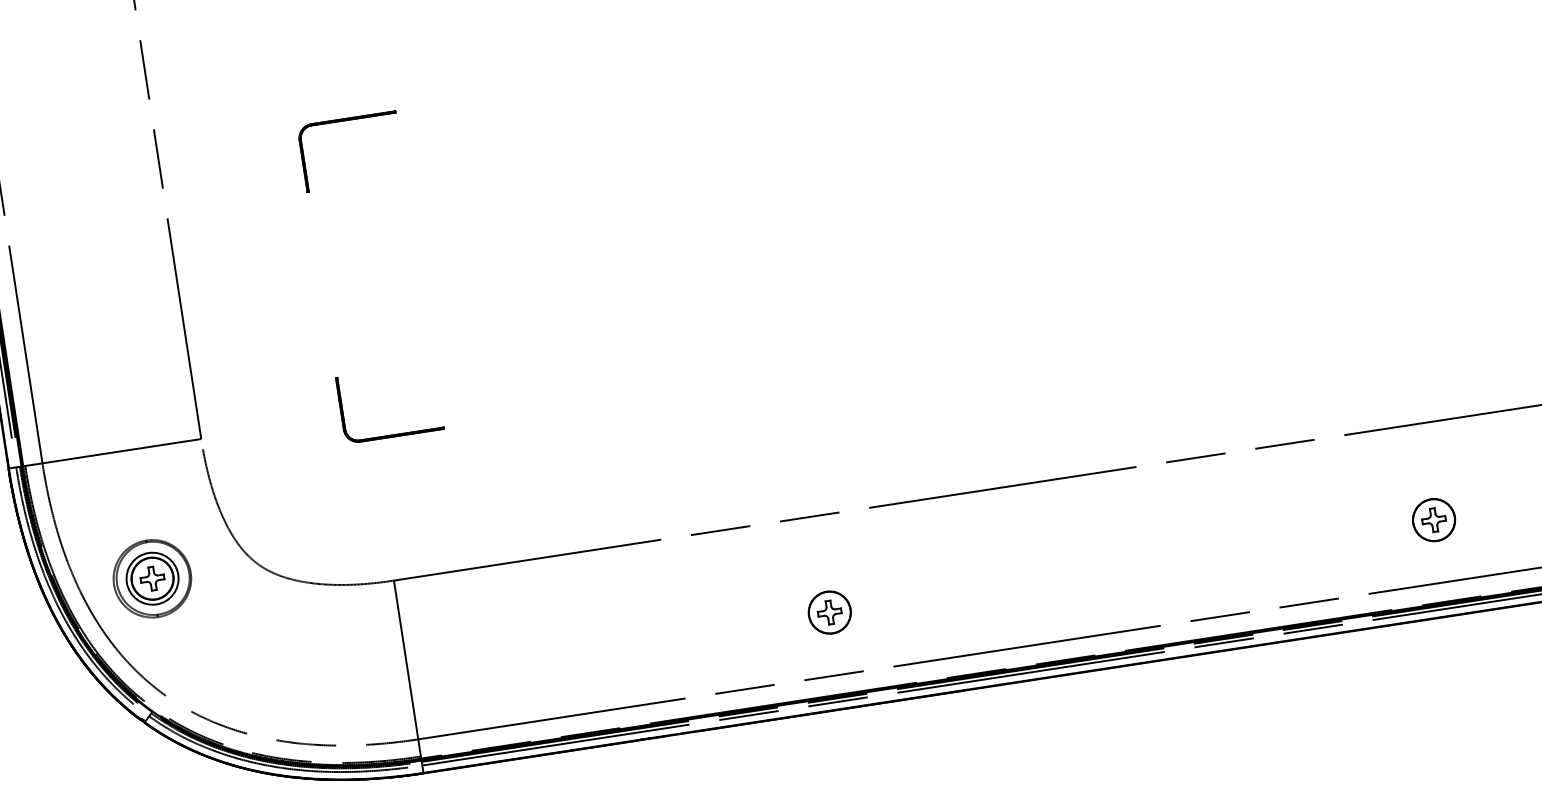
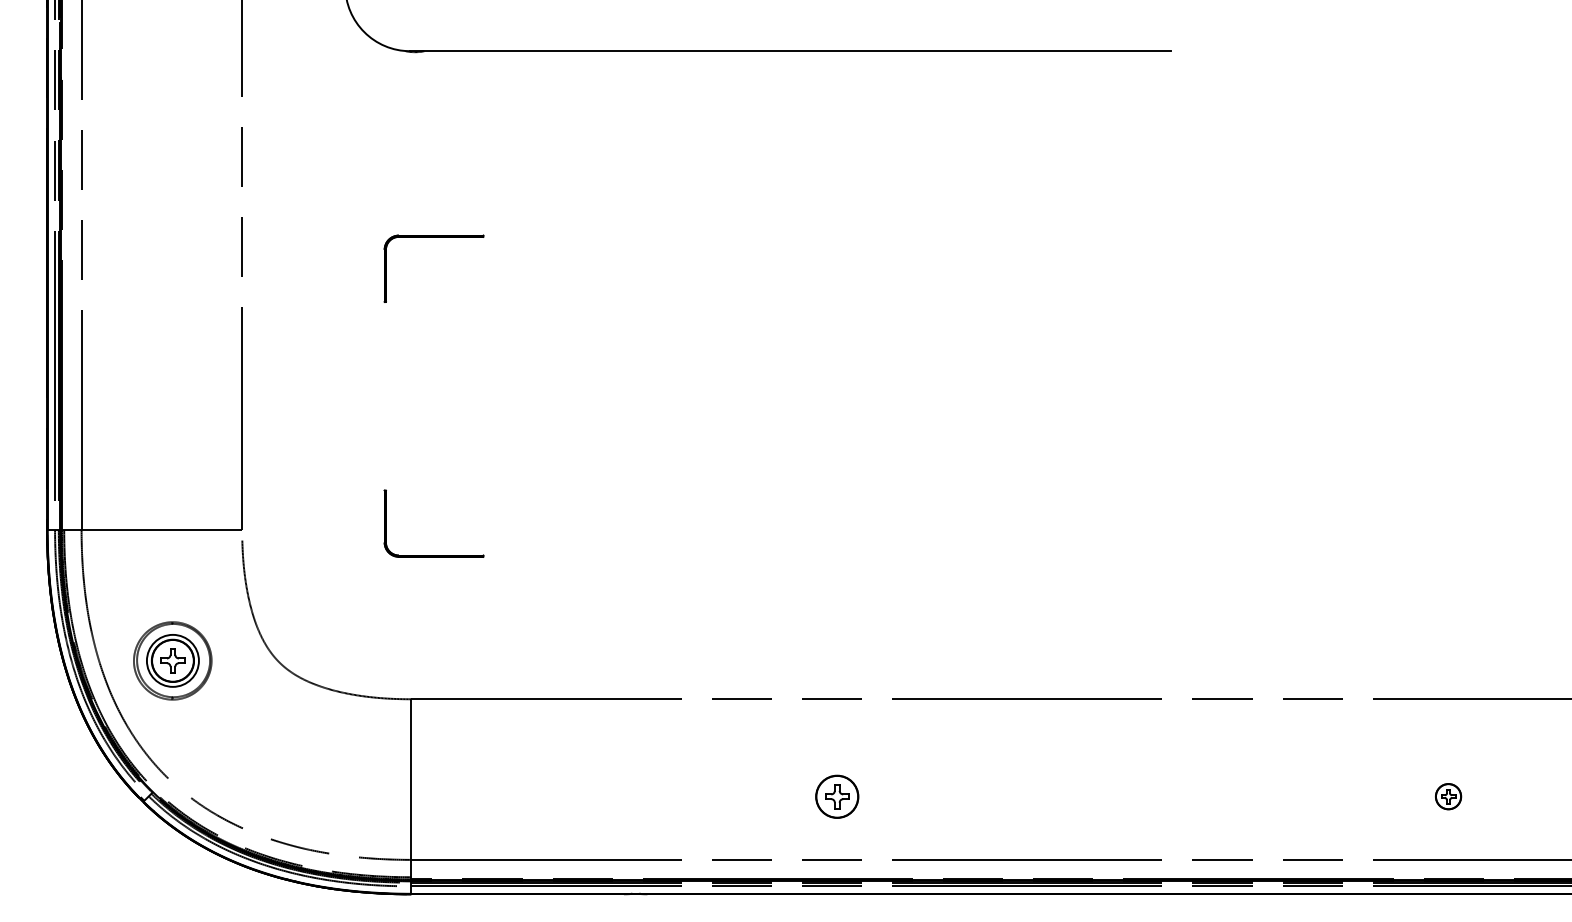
part: (1433, 519) -> (1448, 796), size x0.6

